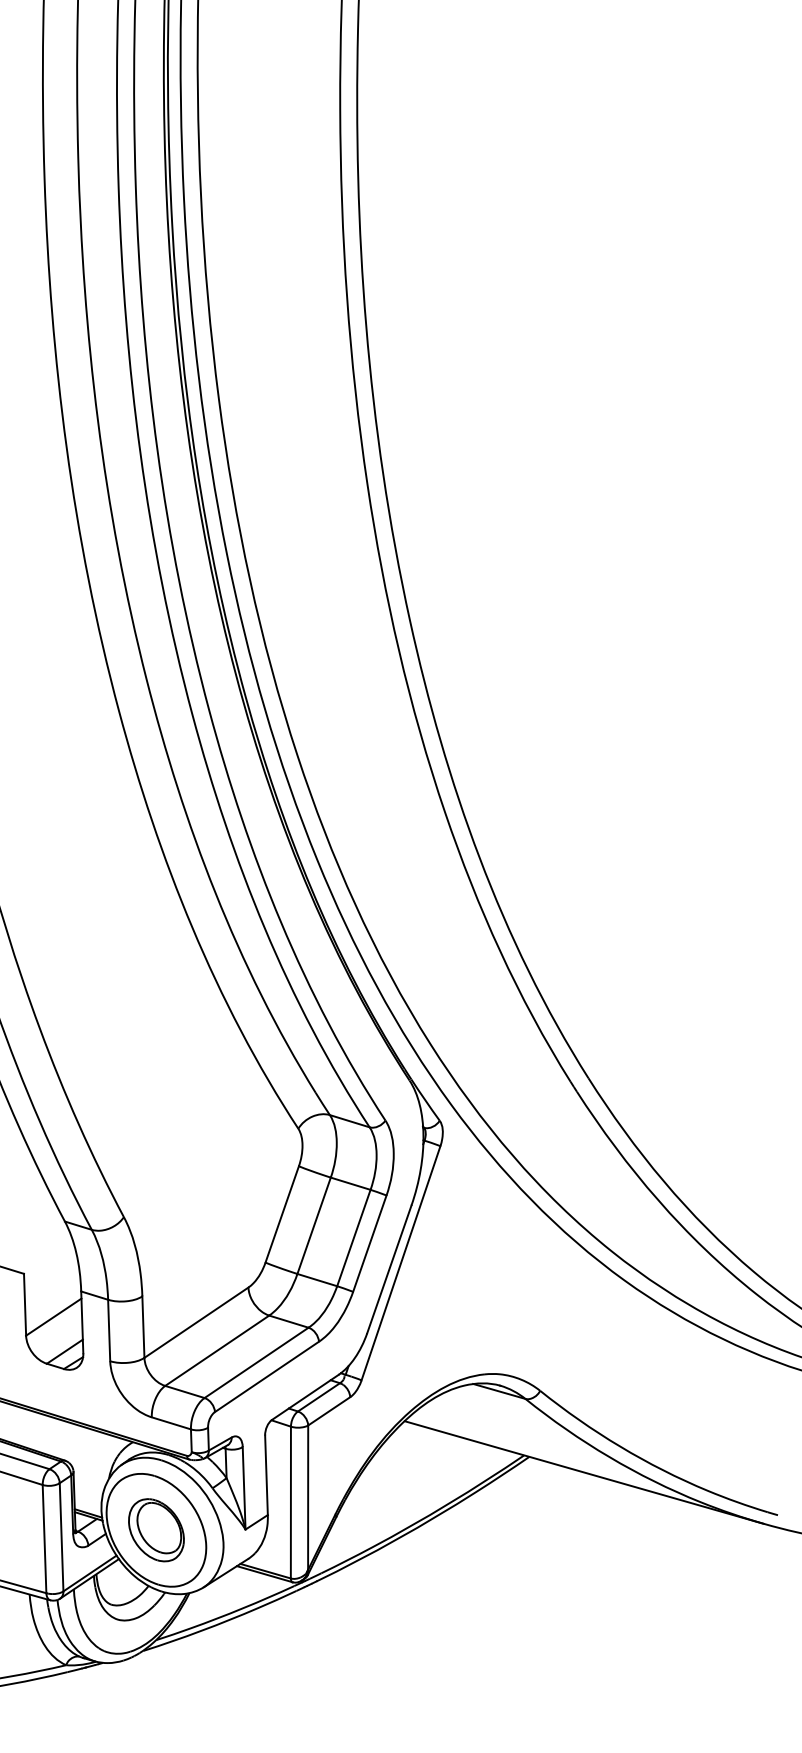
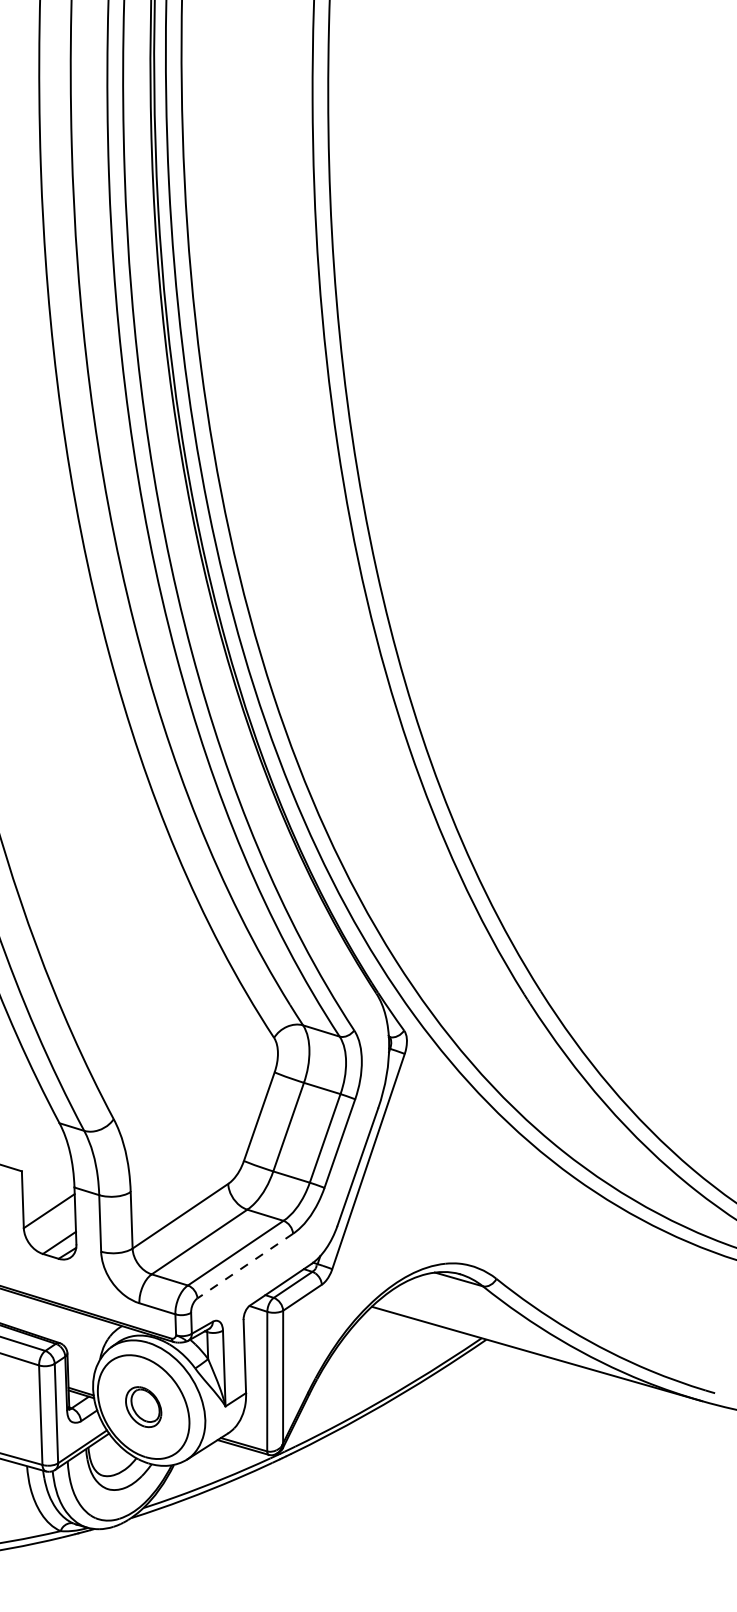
line: (266, 1376) -> (244, 1265), solid -> dashed
part: (156, 1530) -> (143, 1407), size x0.7

